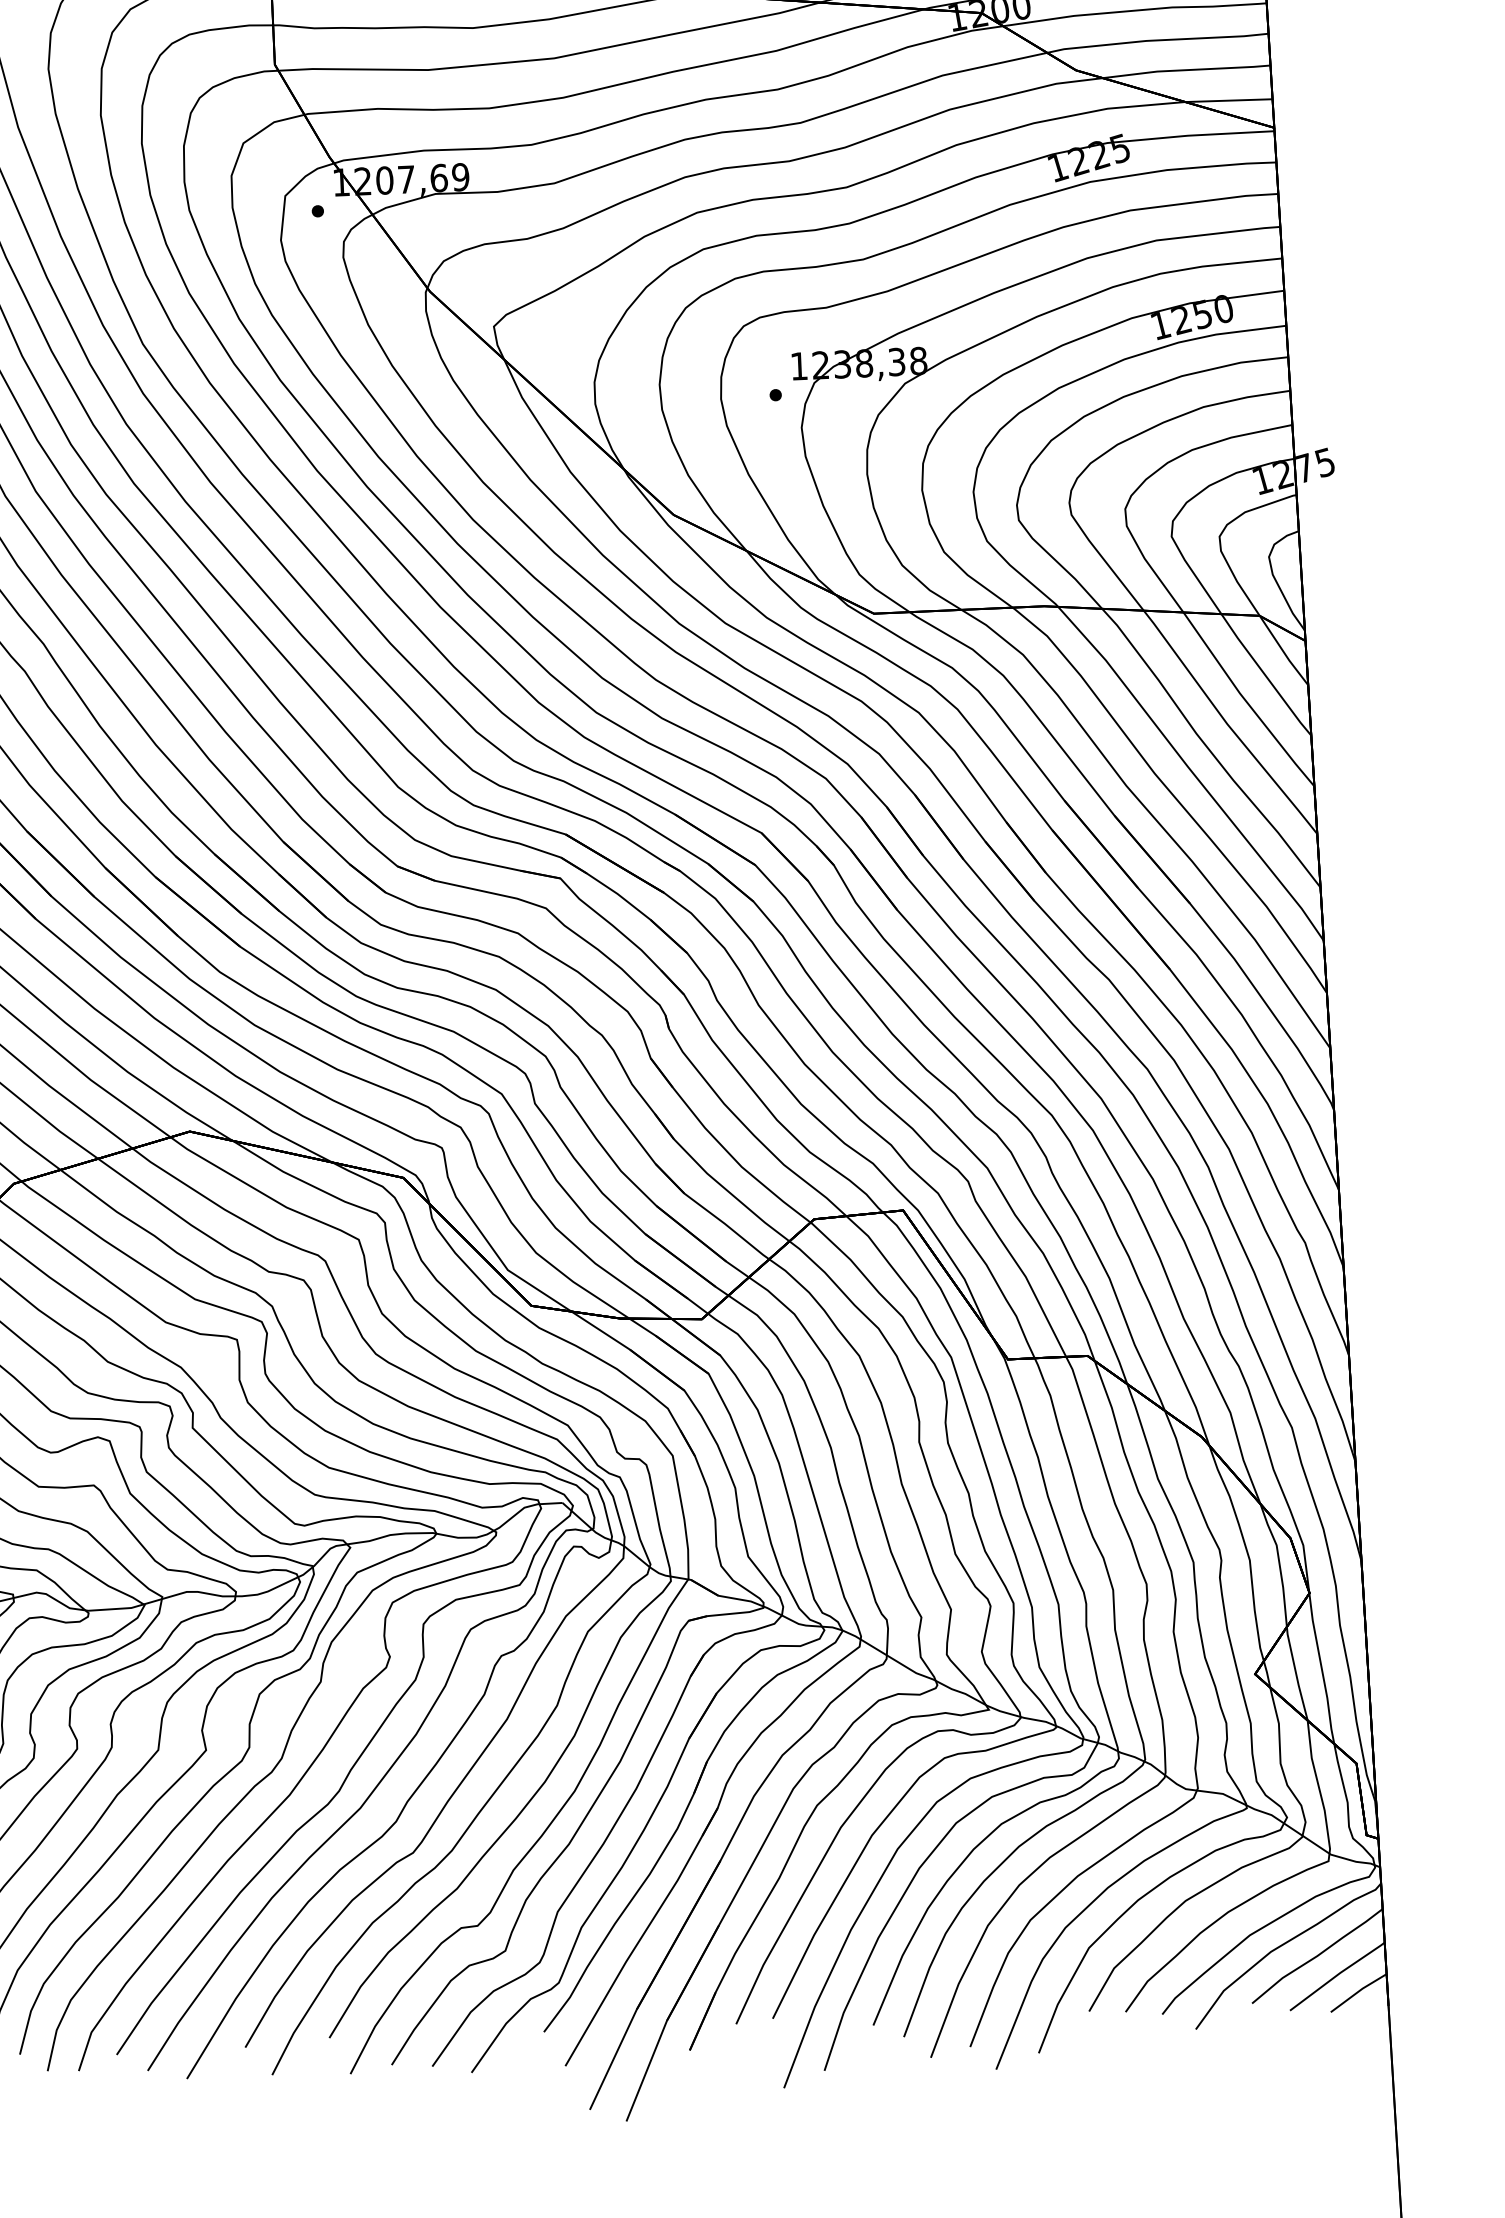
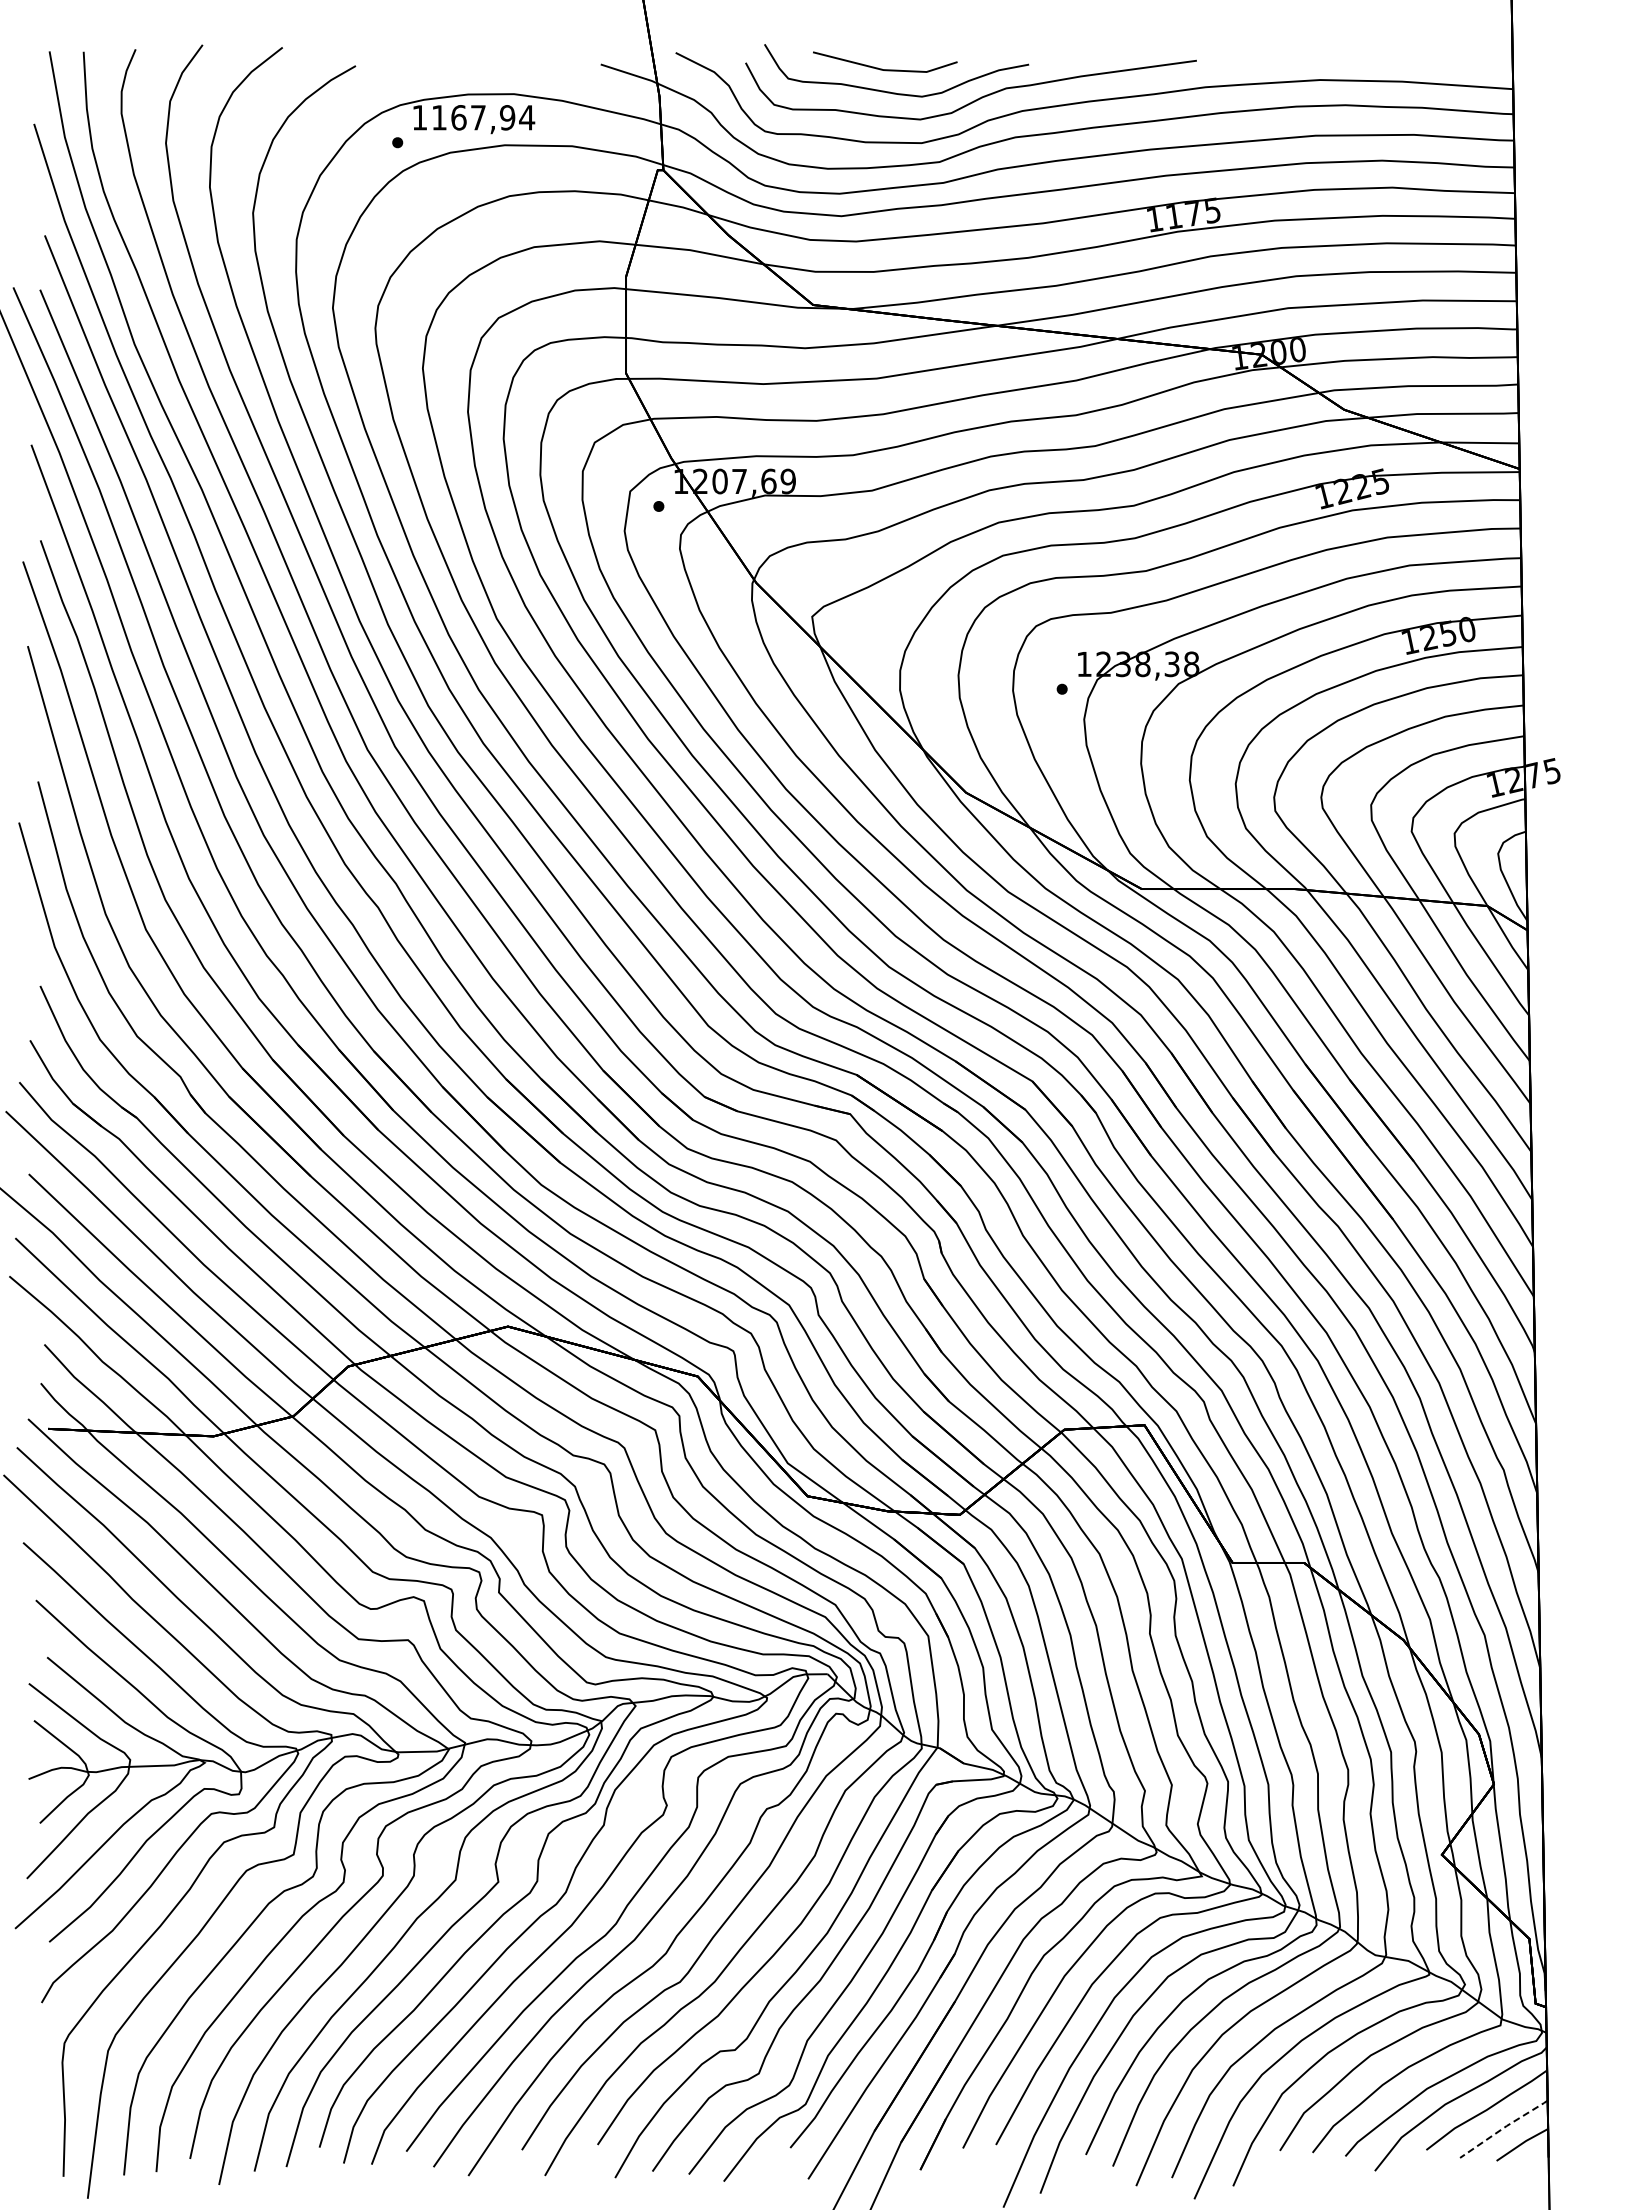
line: (1337, 1974) -> (1504, 2127), solid -> dashed

